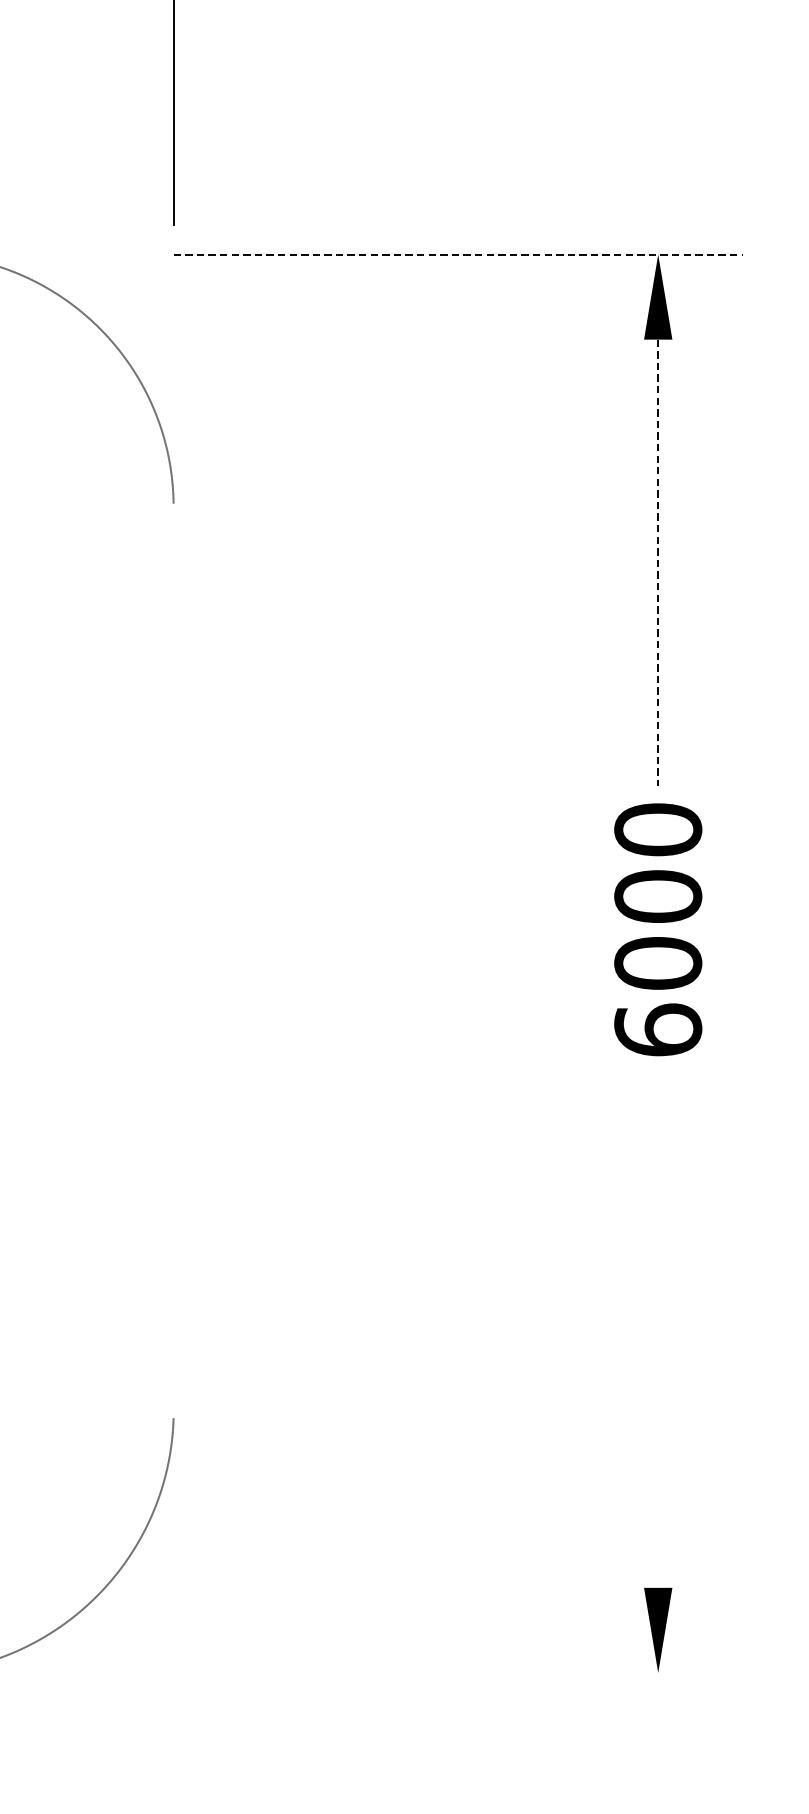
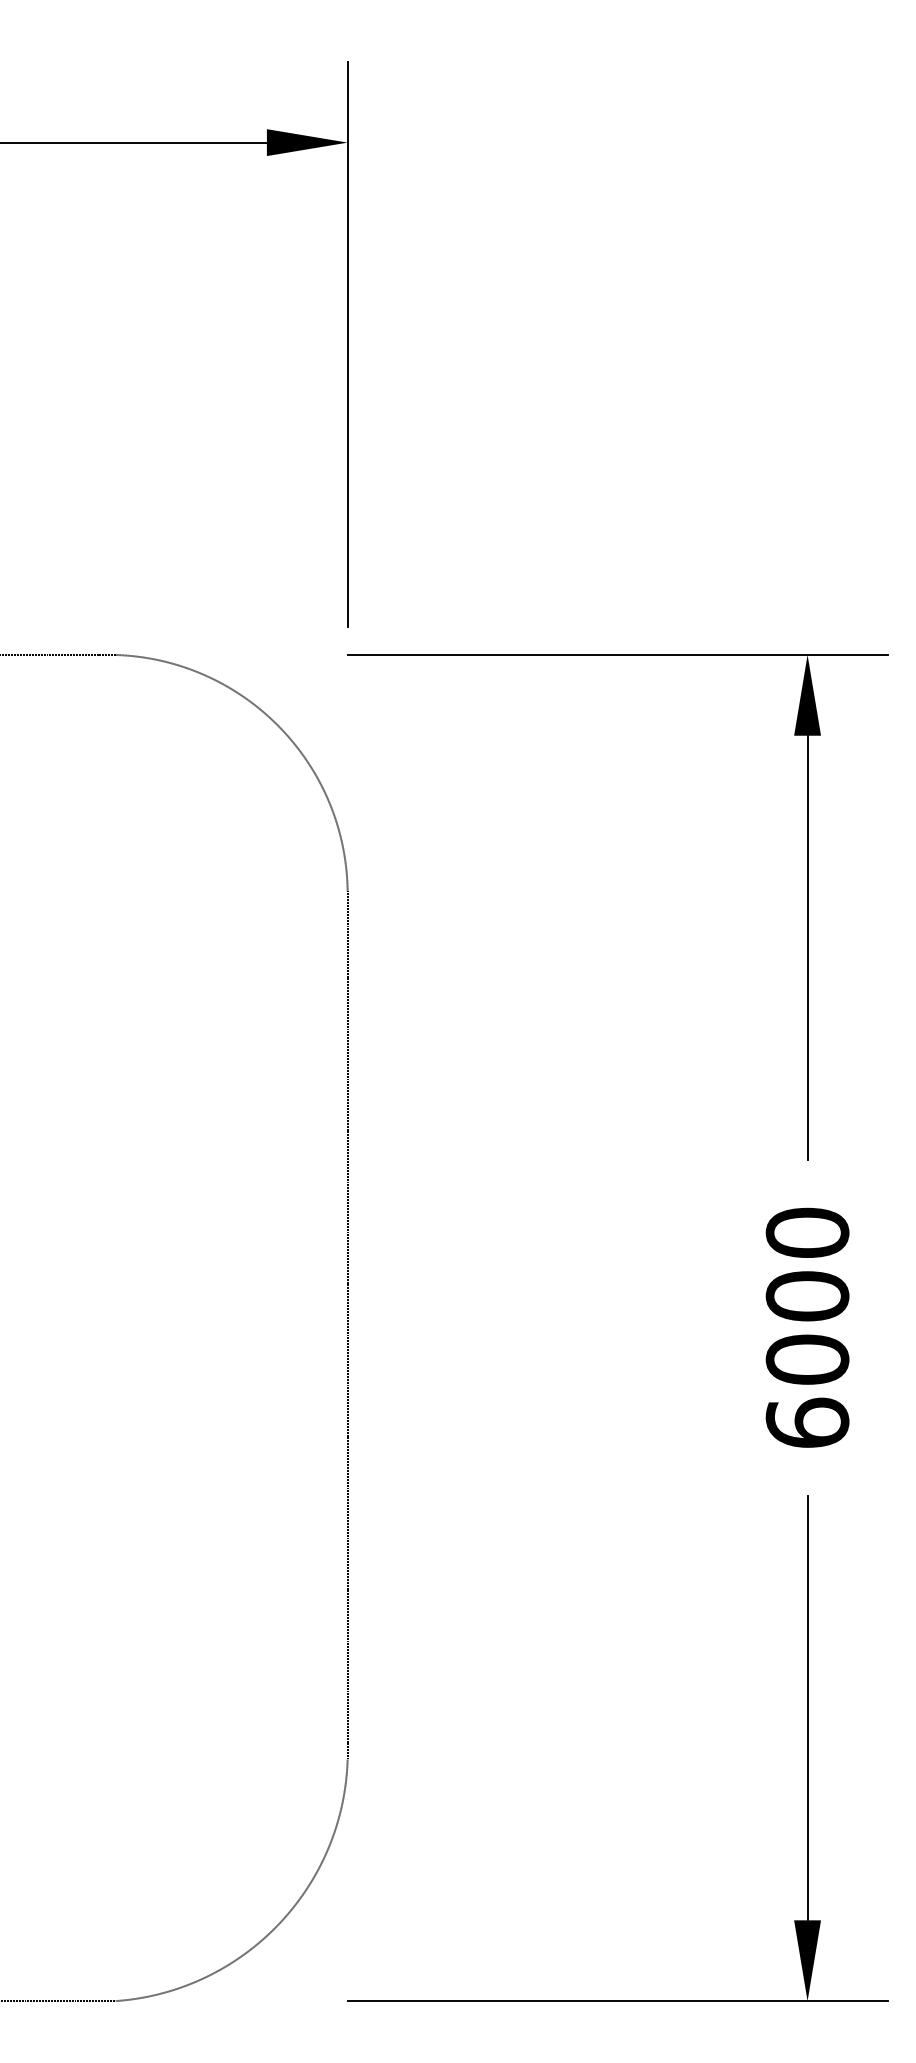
line: (458, 254) -> (618, 654), dashed -> solid
line: (658, 563) -> (807, 948), dashed -> solid
text: (658, 929) -> (807, 1327), moved
line: (173, 961) -> (347, 1325), added
line: (658, 1364) -> (807, 1708), added
line: (457, 1673) -> (617, 2001), added

